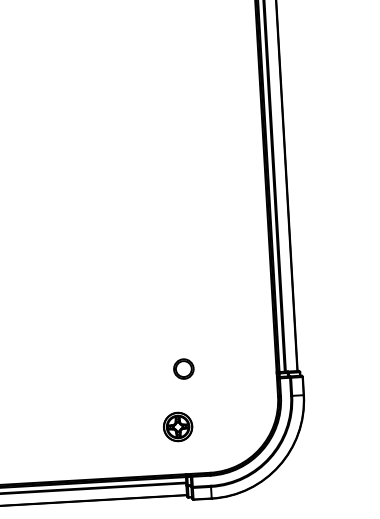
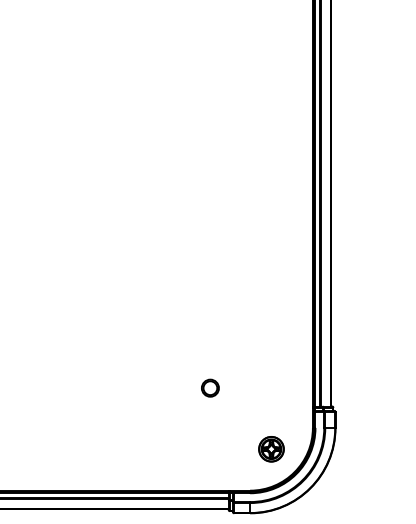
part: (183, 368) -> (210, 387), moved
part: (178, 427) -> (271, 449), moved

